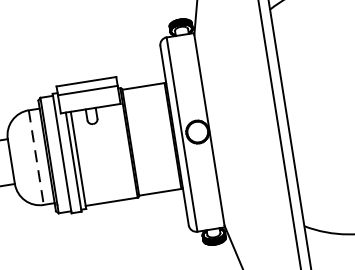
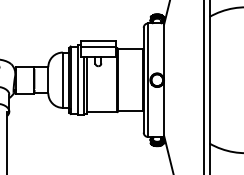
line: (35, 158) -> (62, 80), dashed -> solid

